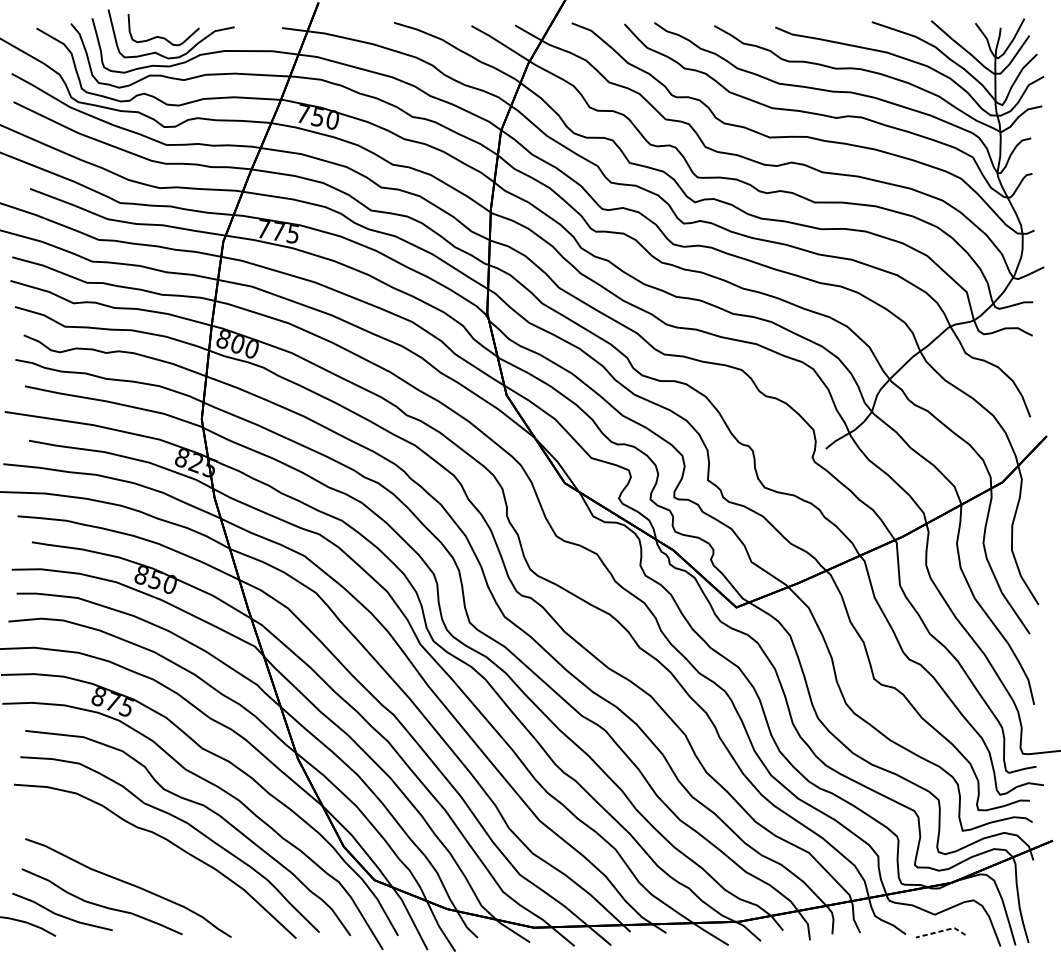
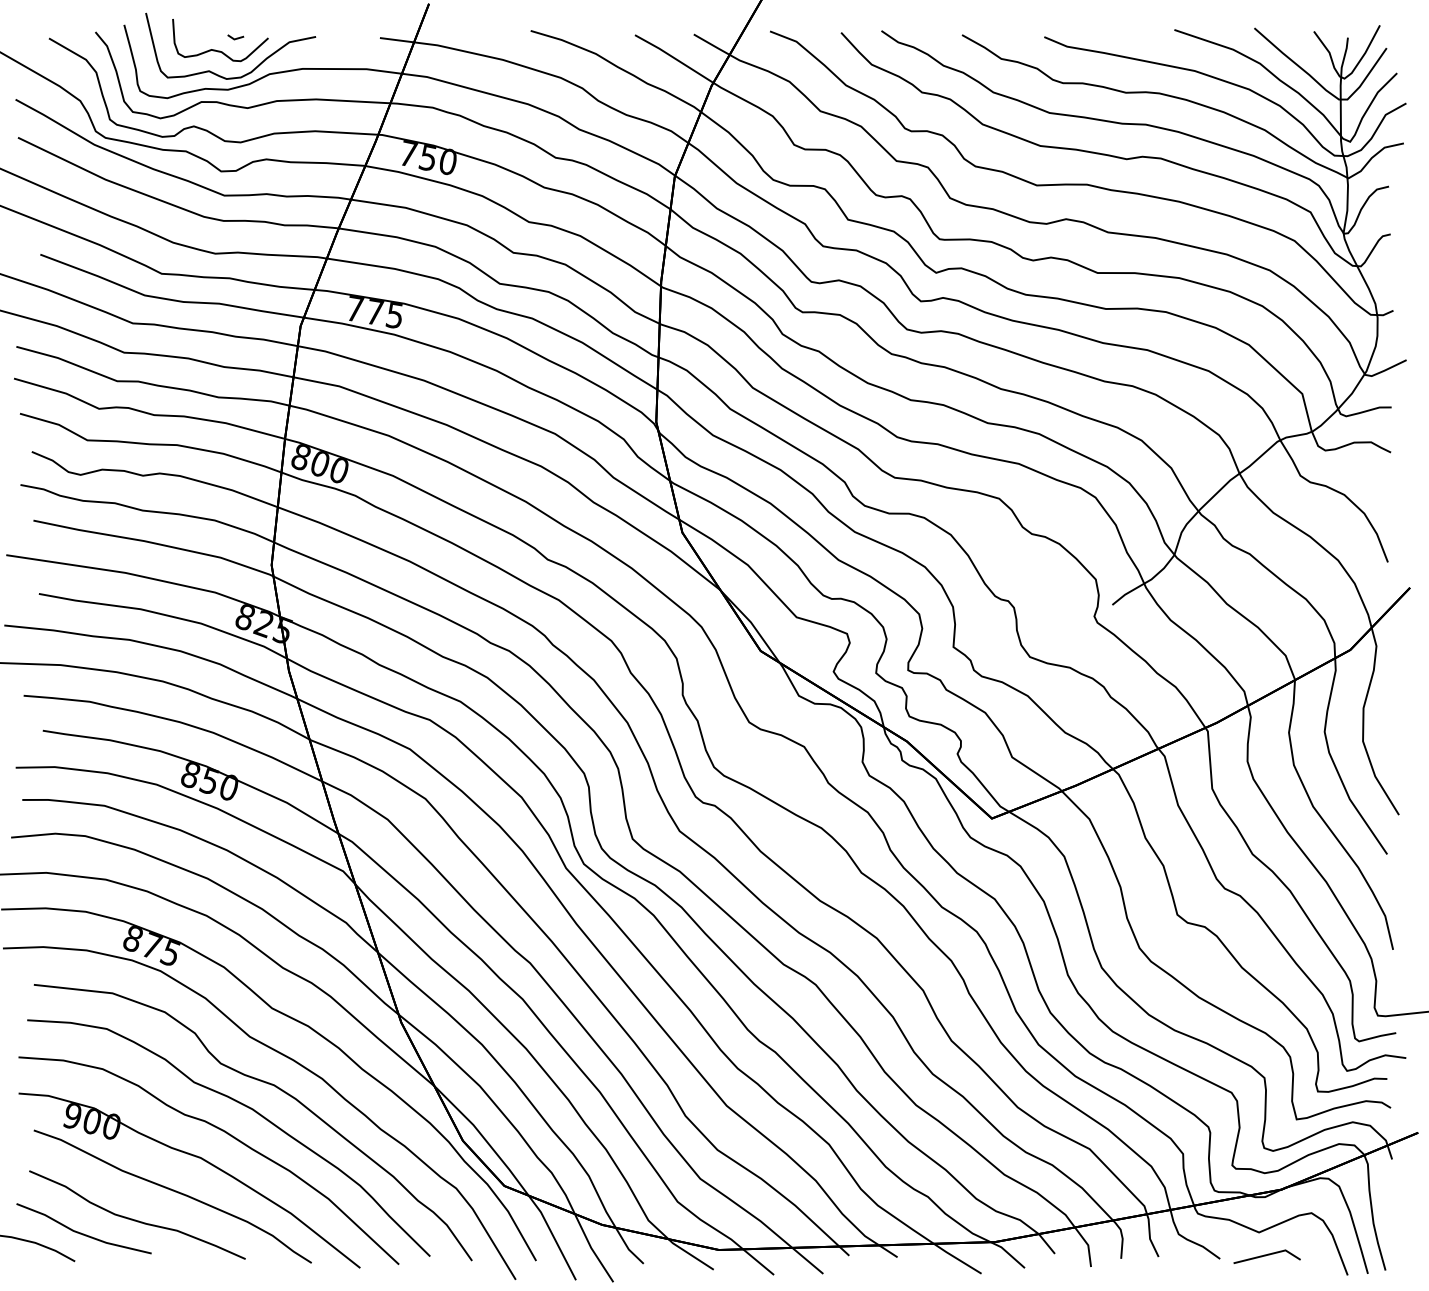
line: (175, 27) -> (236, 37), added
part: (145, 859) -> (195, 1157), added
line: (941, 931) -> (1268, 1254), dashed -> solid

